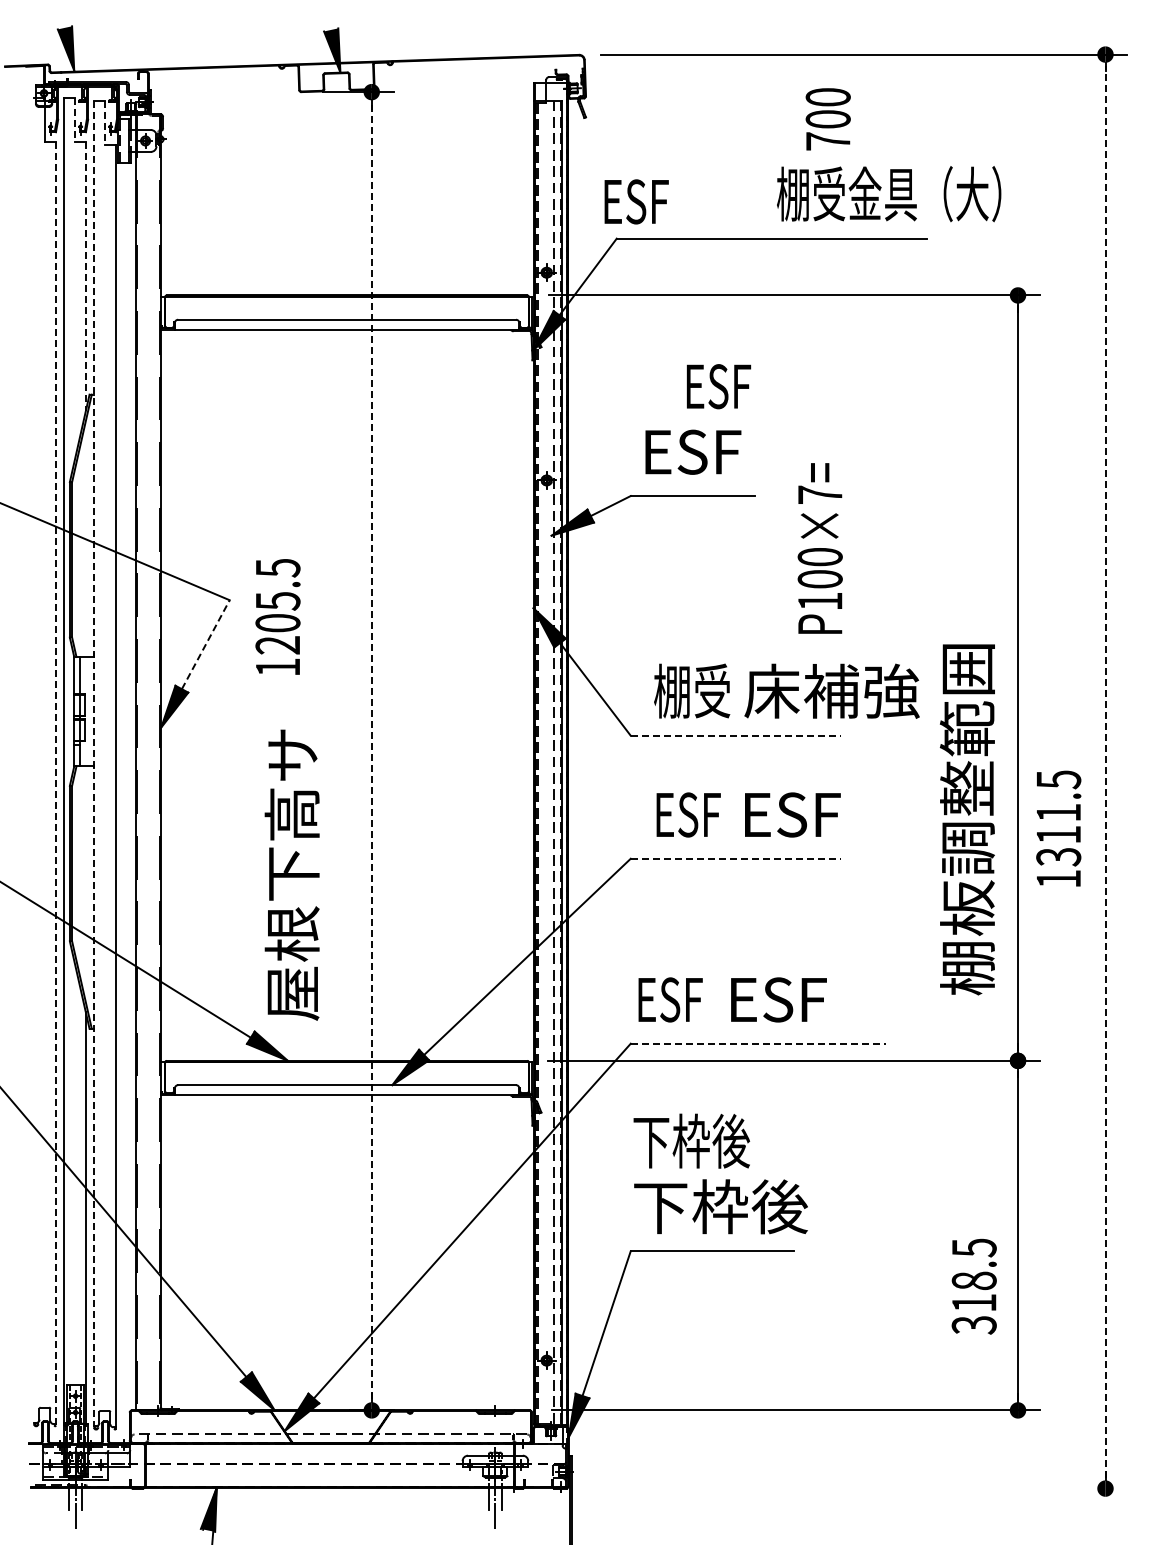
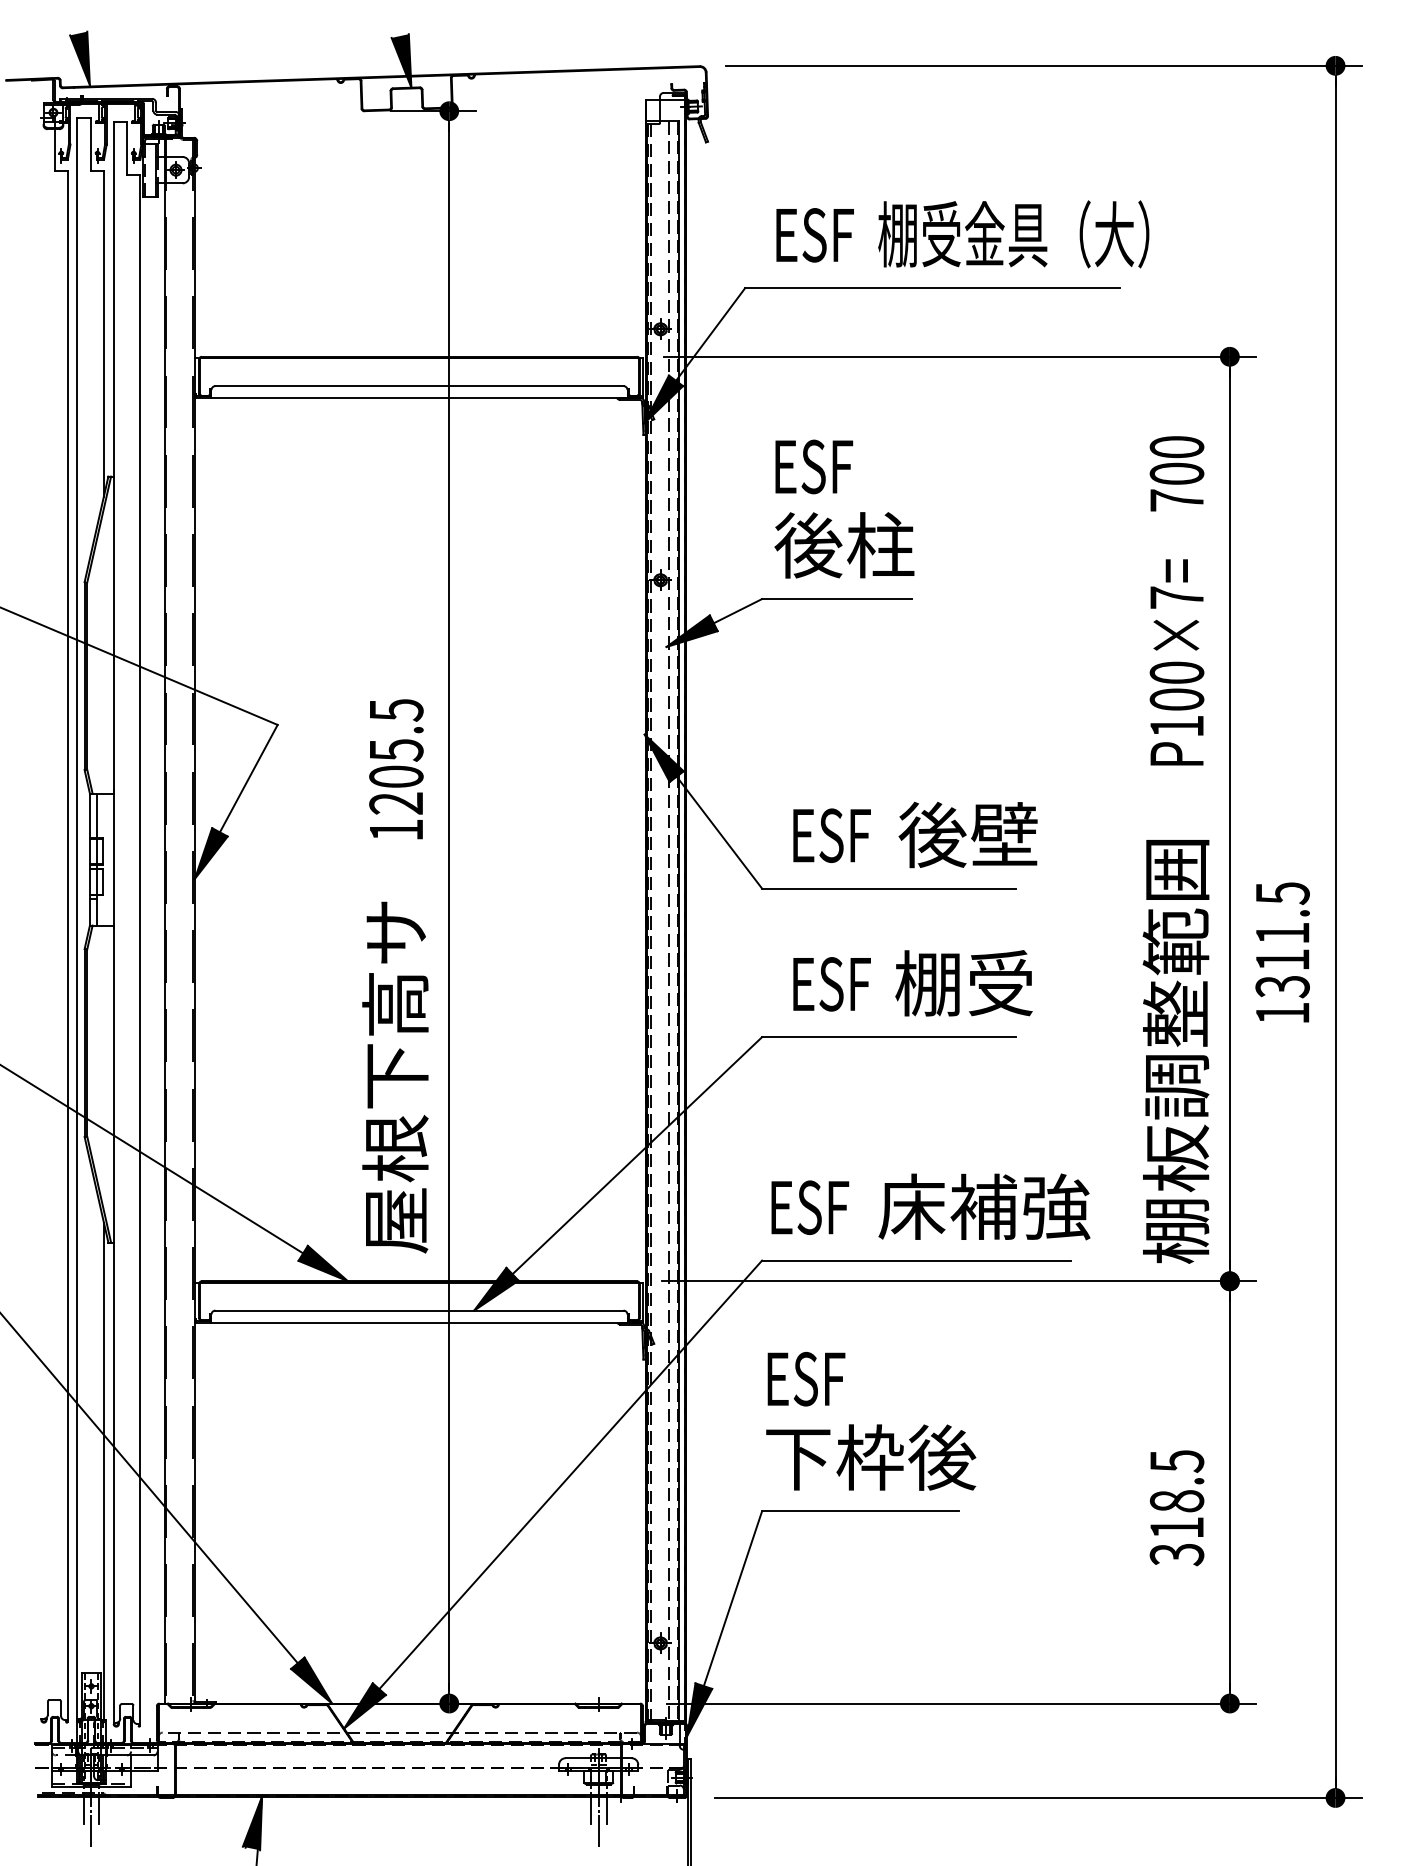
line: (74, 119) -> (90, 144), dashed -> solid
text: (827, 119) -> (1176, 473), moved
line: (104, 122) -> (126, 147), dashed -> solid
text: (889, 194) -> (1014, 234), moved
text: (636, 201) -> (814, 234), moved
line: (85, 276) -> (103, 333), dashed -> solid
text: (719, 386) -> (814, 466), moved
text: (698, 451) -> (843, 545), ESF -> 後柱
text: (819, 548) -> (1176, 662), moved
text: (277, 616) -> (395, 768), moved
line: (206, 644) -> (249, 778), dashed -> solid
text: (692, 690) -> (836, 833), 棚受 -> ESF
text: (831, 690) -> (1004, 833), 床補強 -> 後壁
line: (736, 735) -> (889, 888), dashed -> solid
line: (371, 750) -> (448, 906), dashed -> solid
line: (93, 764) -> (113, 923), dashed -> solid
line: (1105, 771) -> (1335, 931), dashed -> solid
line: (55, 784) -> (67, 947), dashed -> solid
text: (797, 813) -> (963, 982), ESF -> 棚受
text: (966, 819) -> (1174, 1051), moved
text: (1058, 828) -> (1282, 952), moved
line: (736, 858) -> (889, 1036), dashed -> solid
text: (291, 874) -> (394, 1076), moved
text: (814, 998) -> (984, 1205), ESF -> 床補強
line: (758, 1043) -> (916, 1260), dashed -> solid
text: (691, 1140) -> (835, 1377), 下枠後 -> ESF
text: (973, 1286) -> (1176, 1507), moved
line: (859, 1488) -> (1038, 1797), added

